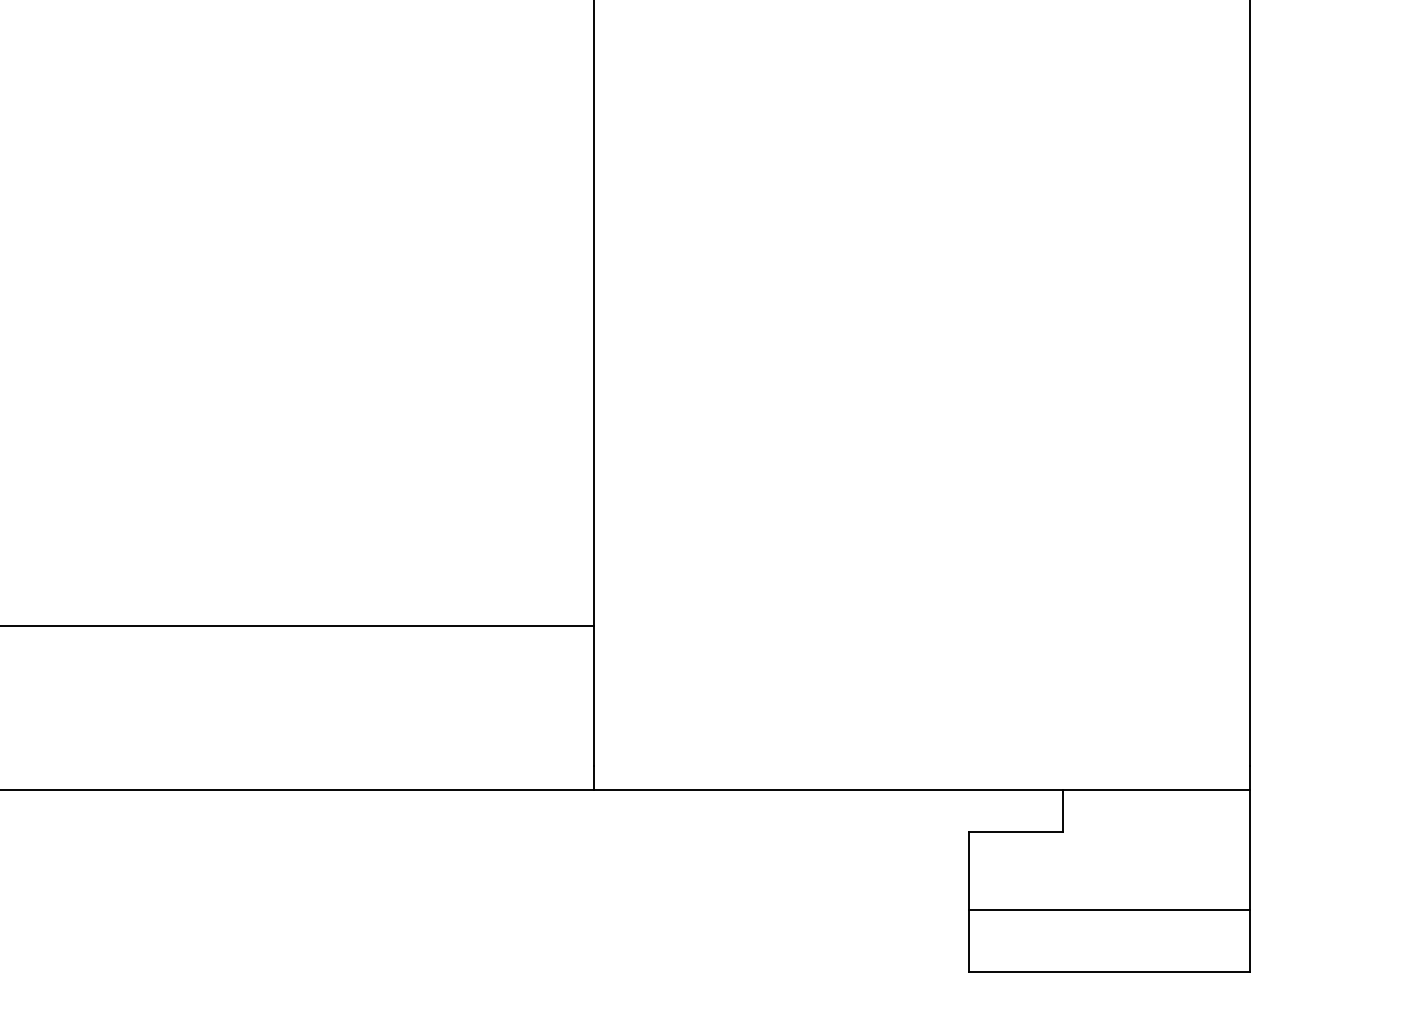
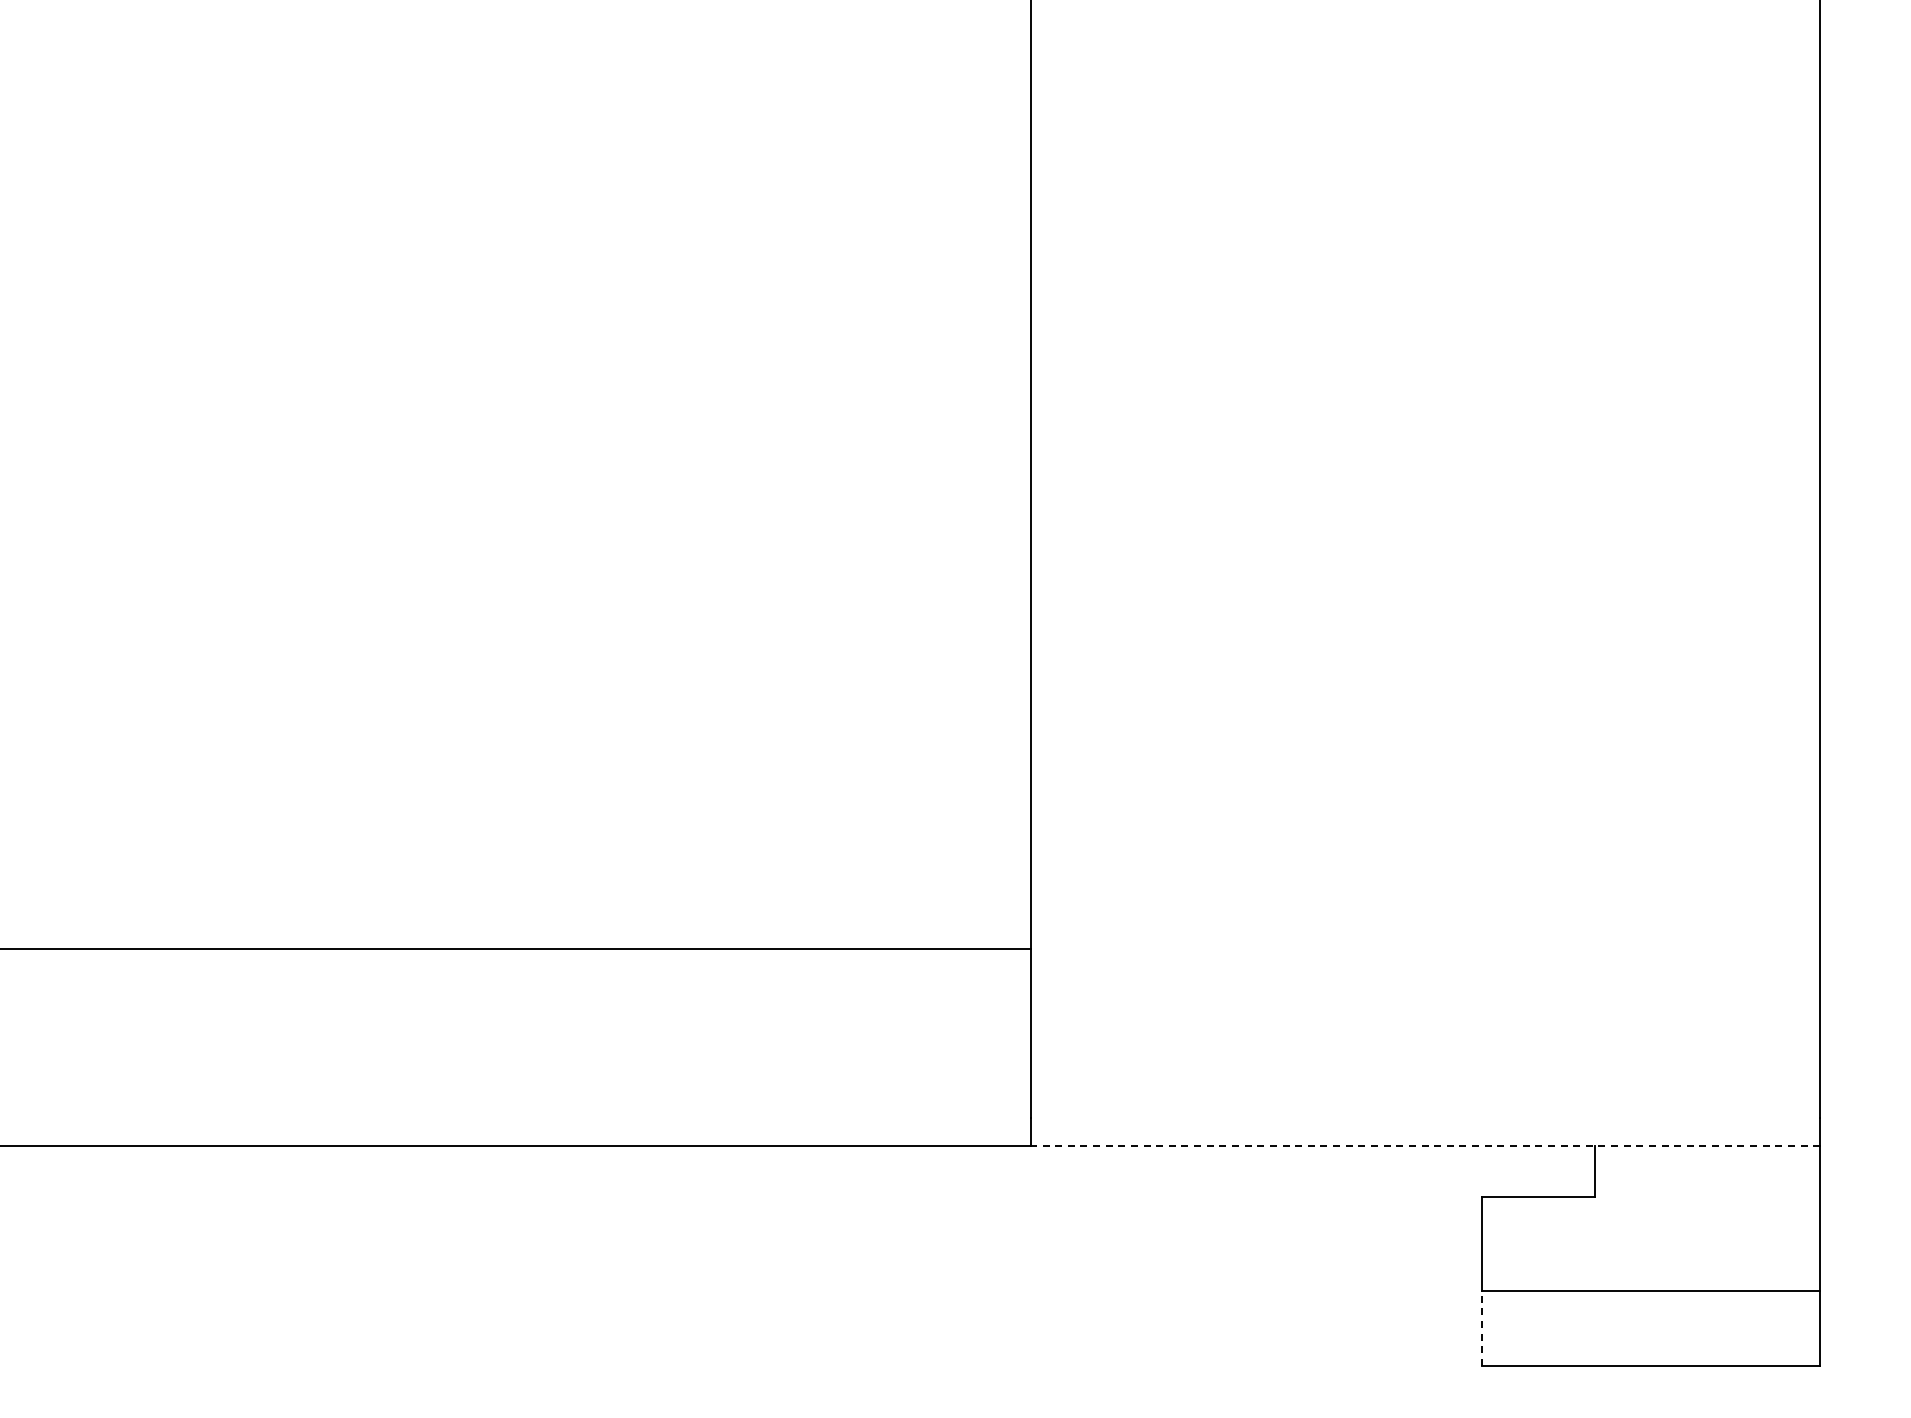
line: (921, 790) -> (1425, 1146), solid -> dashed
line: (969, 941) -> (1482, 1328), solid -> dashed

